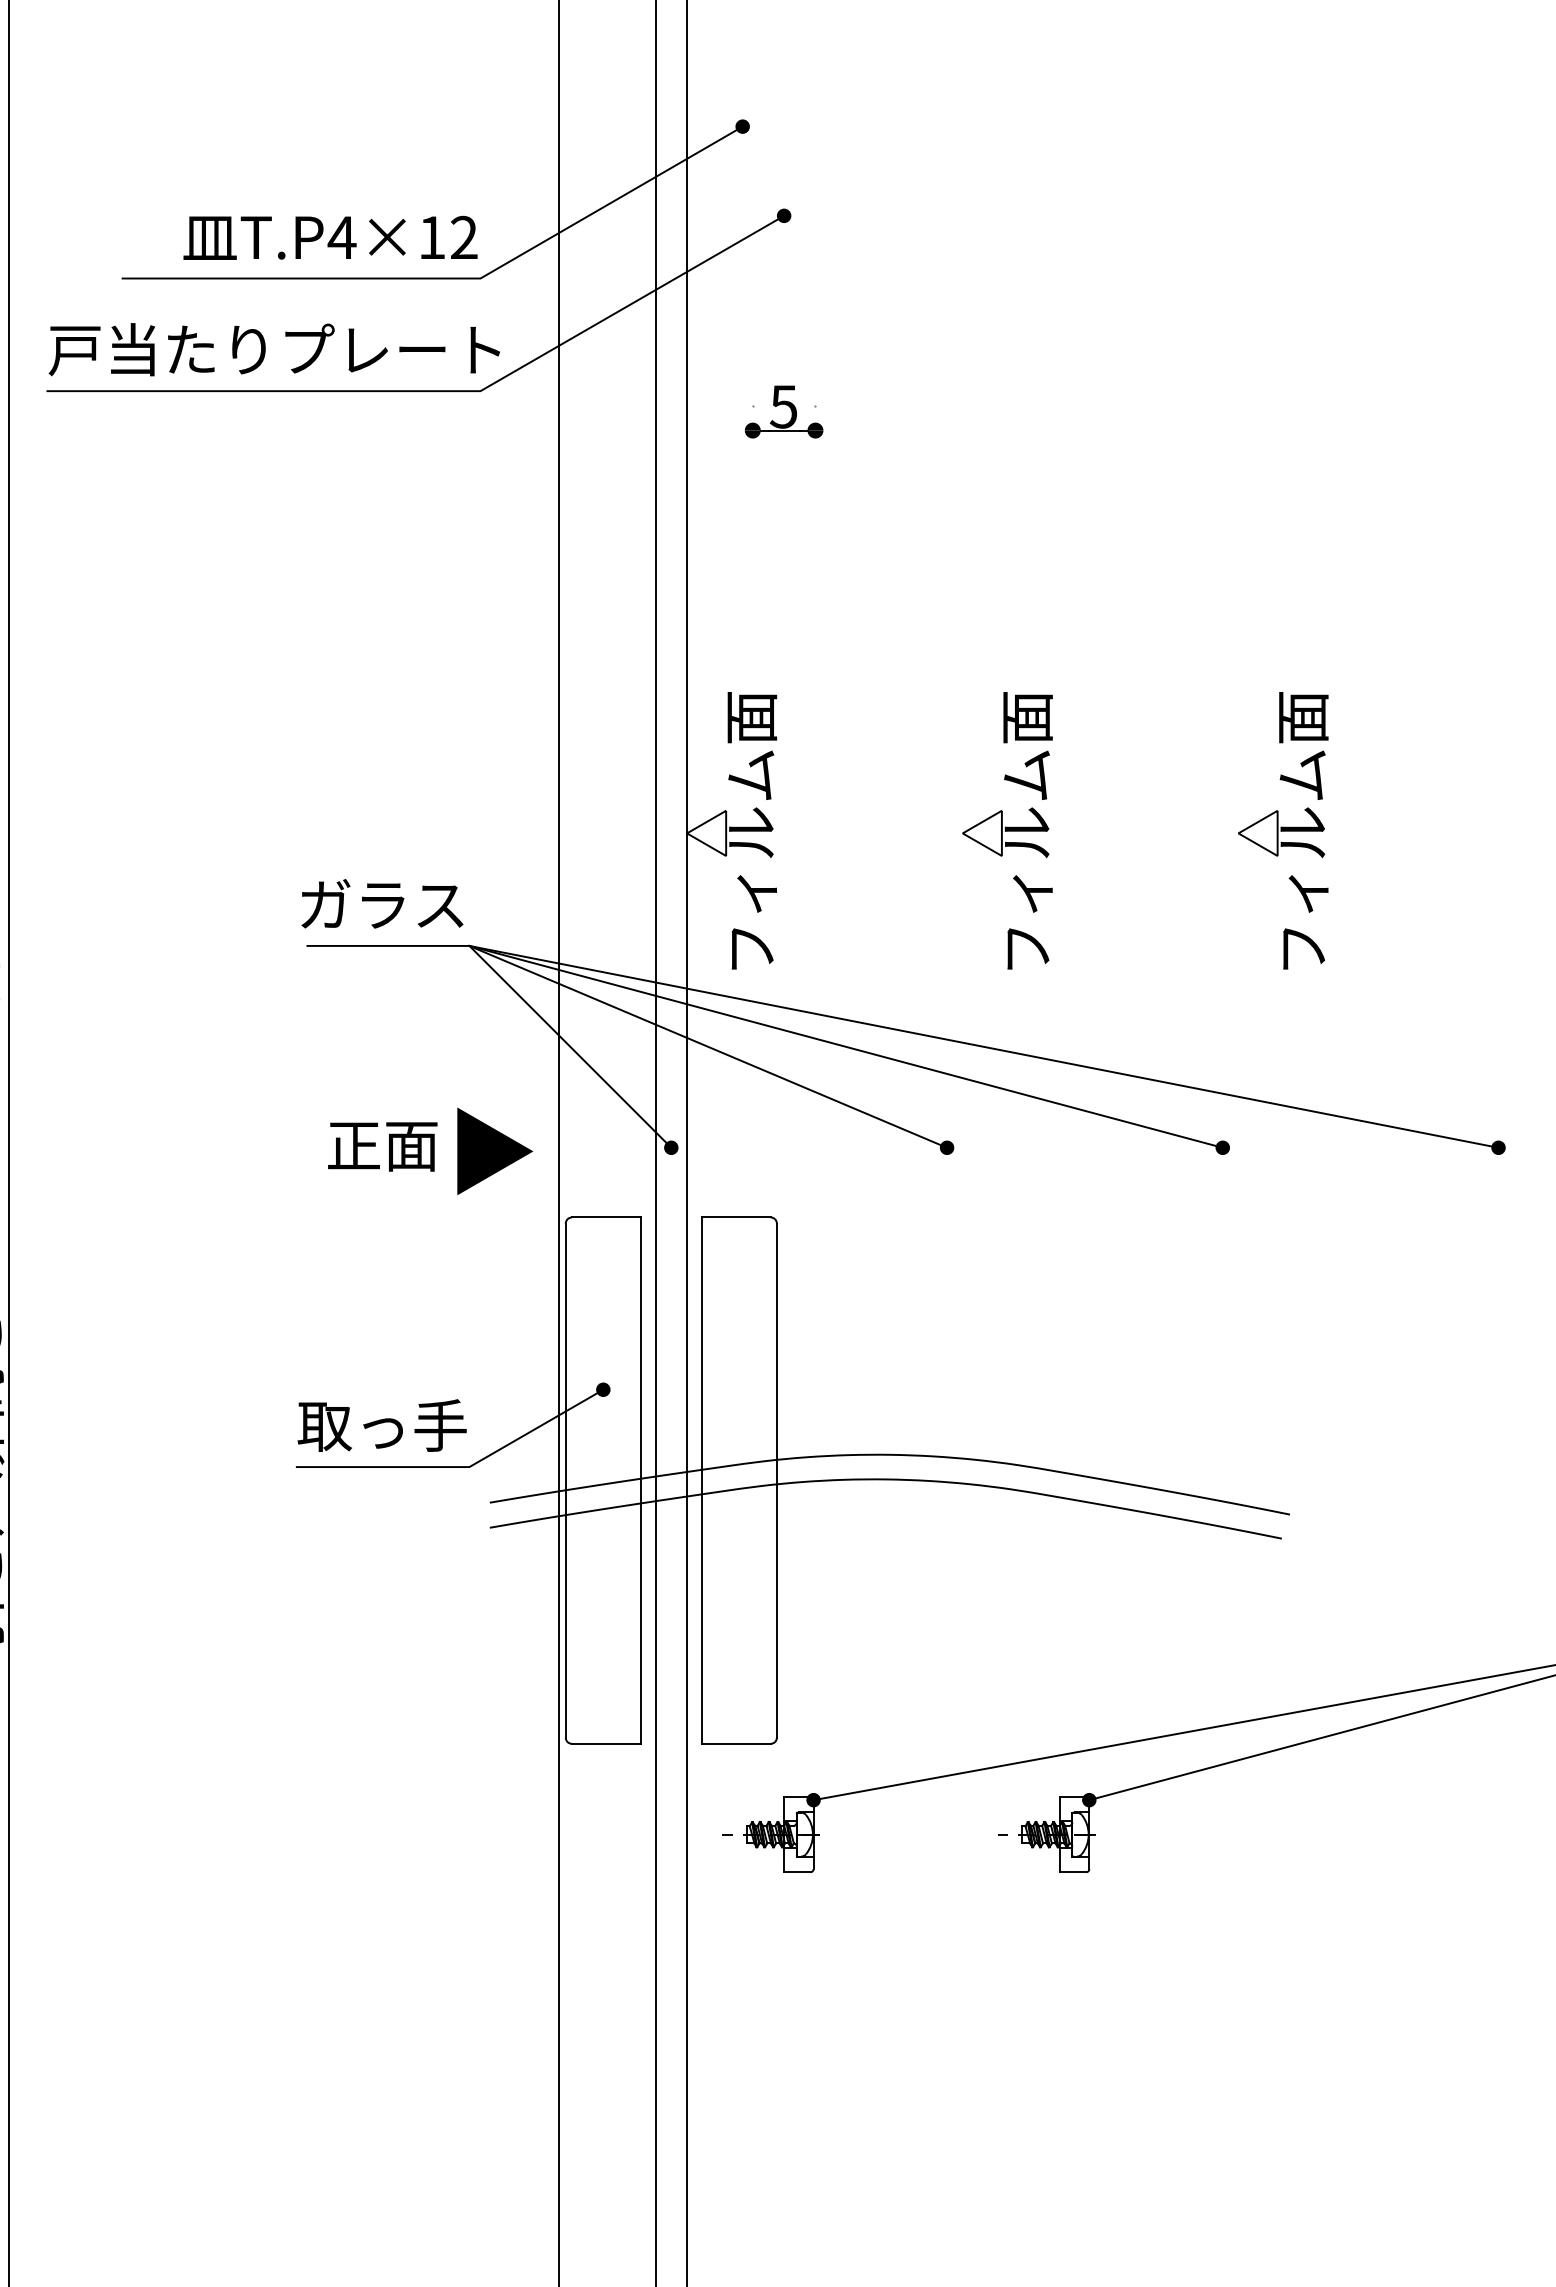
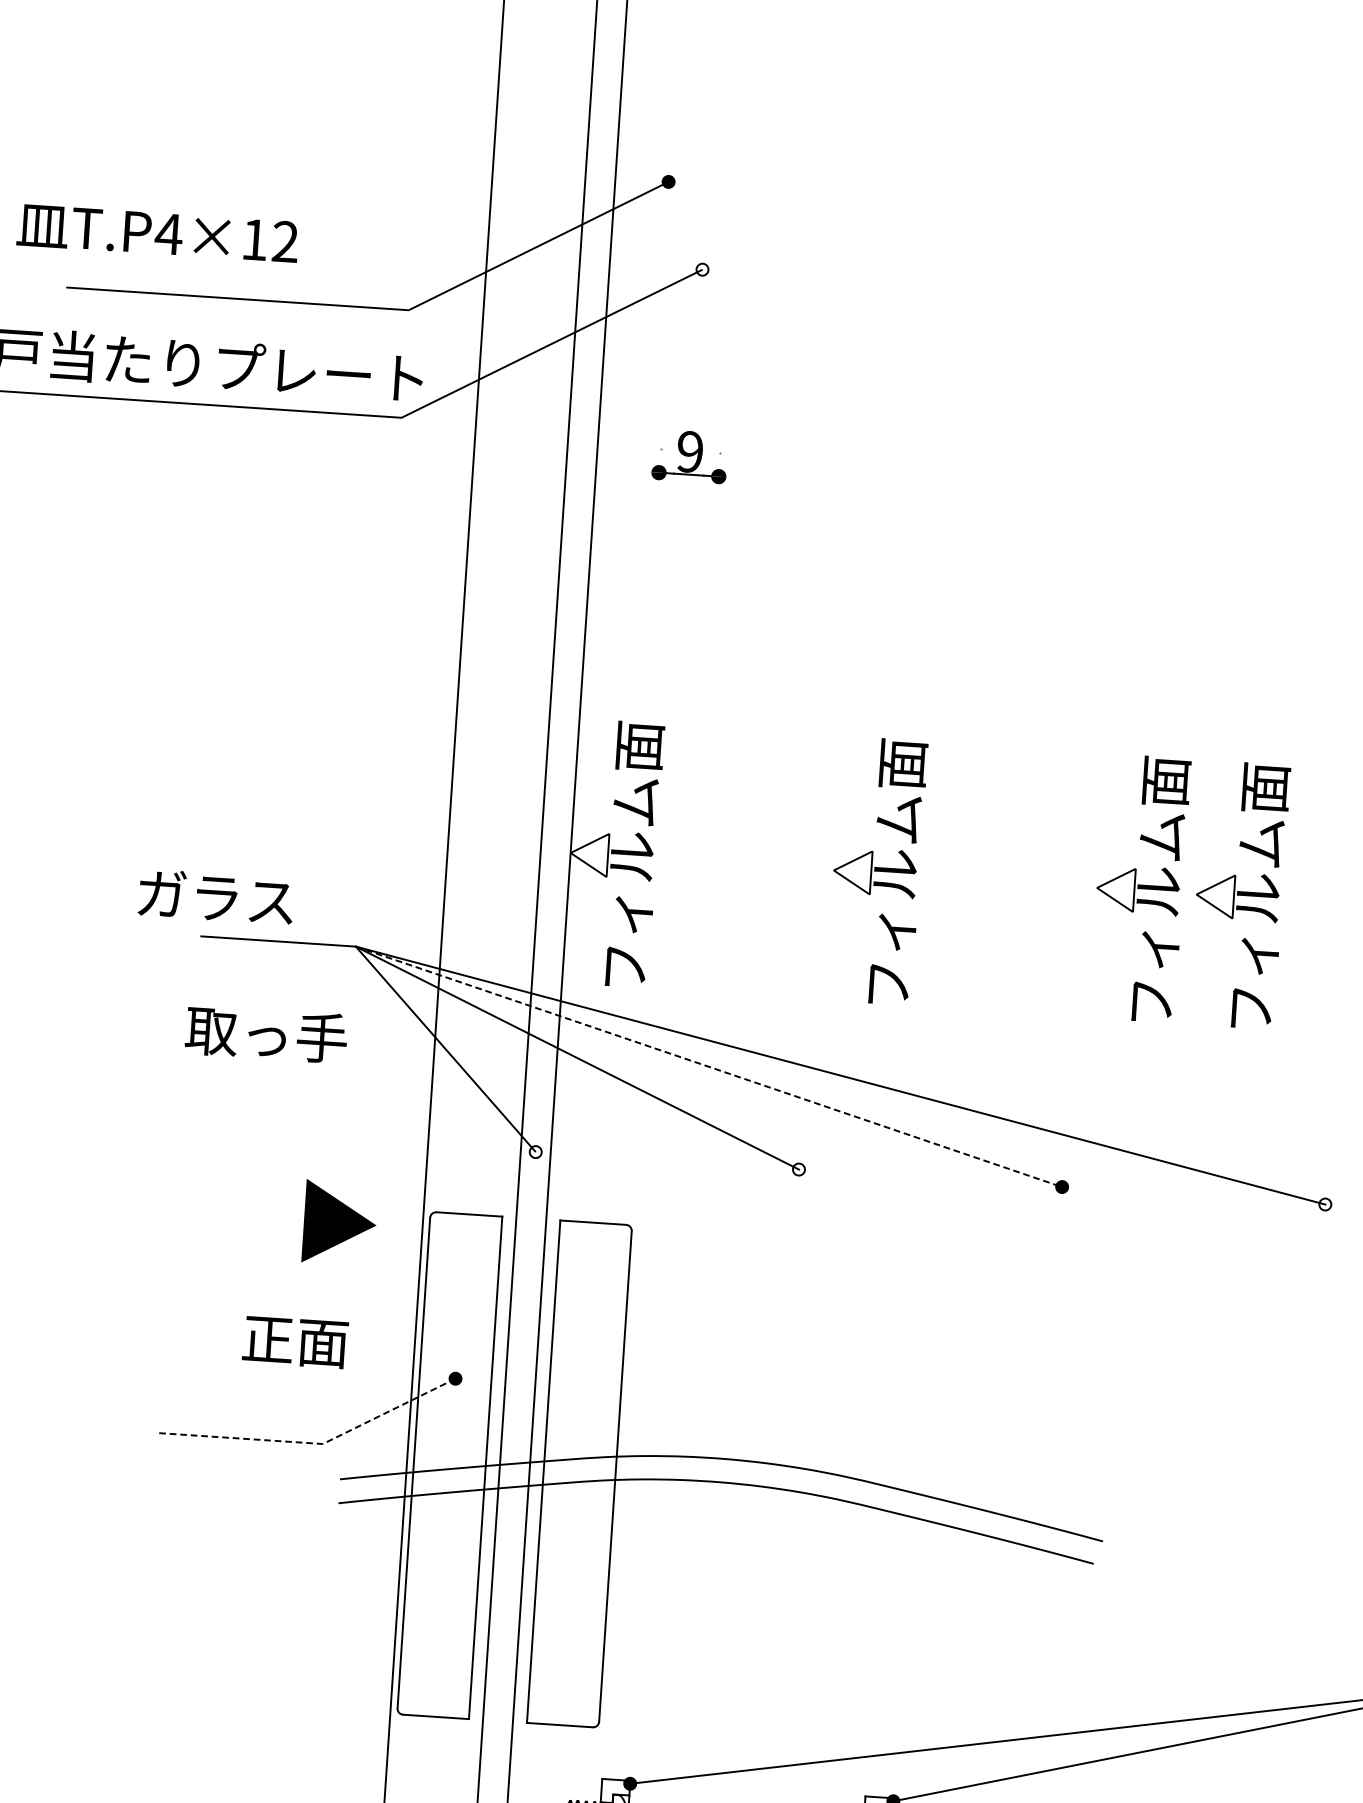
fill: (783, 215) -> (701, 269), removed
text: (330, 237) -> (157, 233), moved
text: (783, 406) -> (689, 451), 5 -> 9
part: (1387, 830) -> (1239, 894), added
text: (382, 903) -> (216, 896), moved
line: (846, 1046) -> (709, 1066), solid -> dashed
text: (382, 1146) -> (295, 1341), moved
fill: (671, 1147) -> (535, 1151), removed
fill: (946, 1147) -> (798, 1169), removed
fill: (1498, 1147) -> (1325, 1204), removed
part: (495, 1151) -> (340, 1223), moved
text: (381, 1425) -> (265, 1034), moved
line: (460, 1467) -> (314, 1443), solid -> dashed

